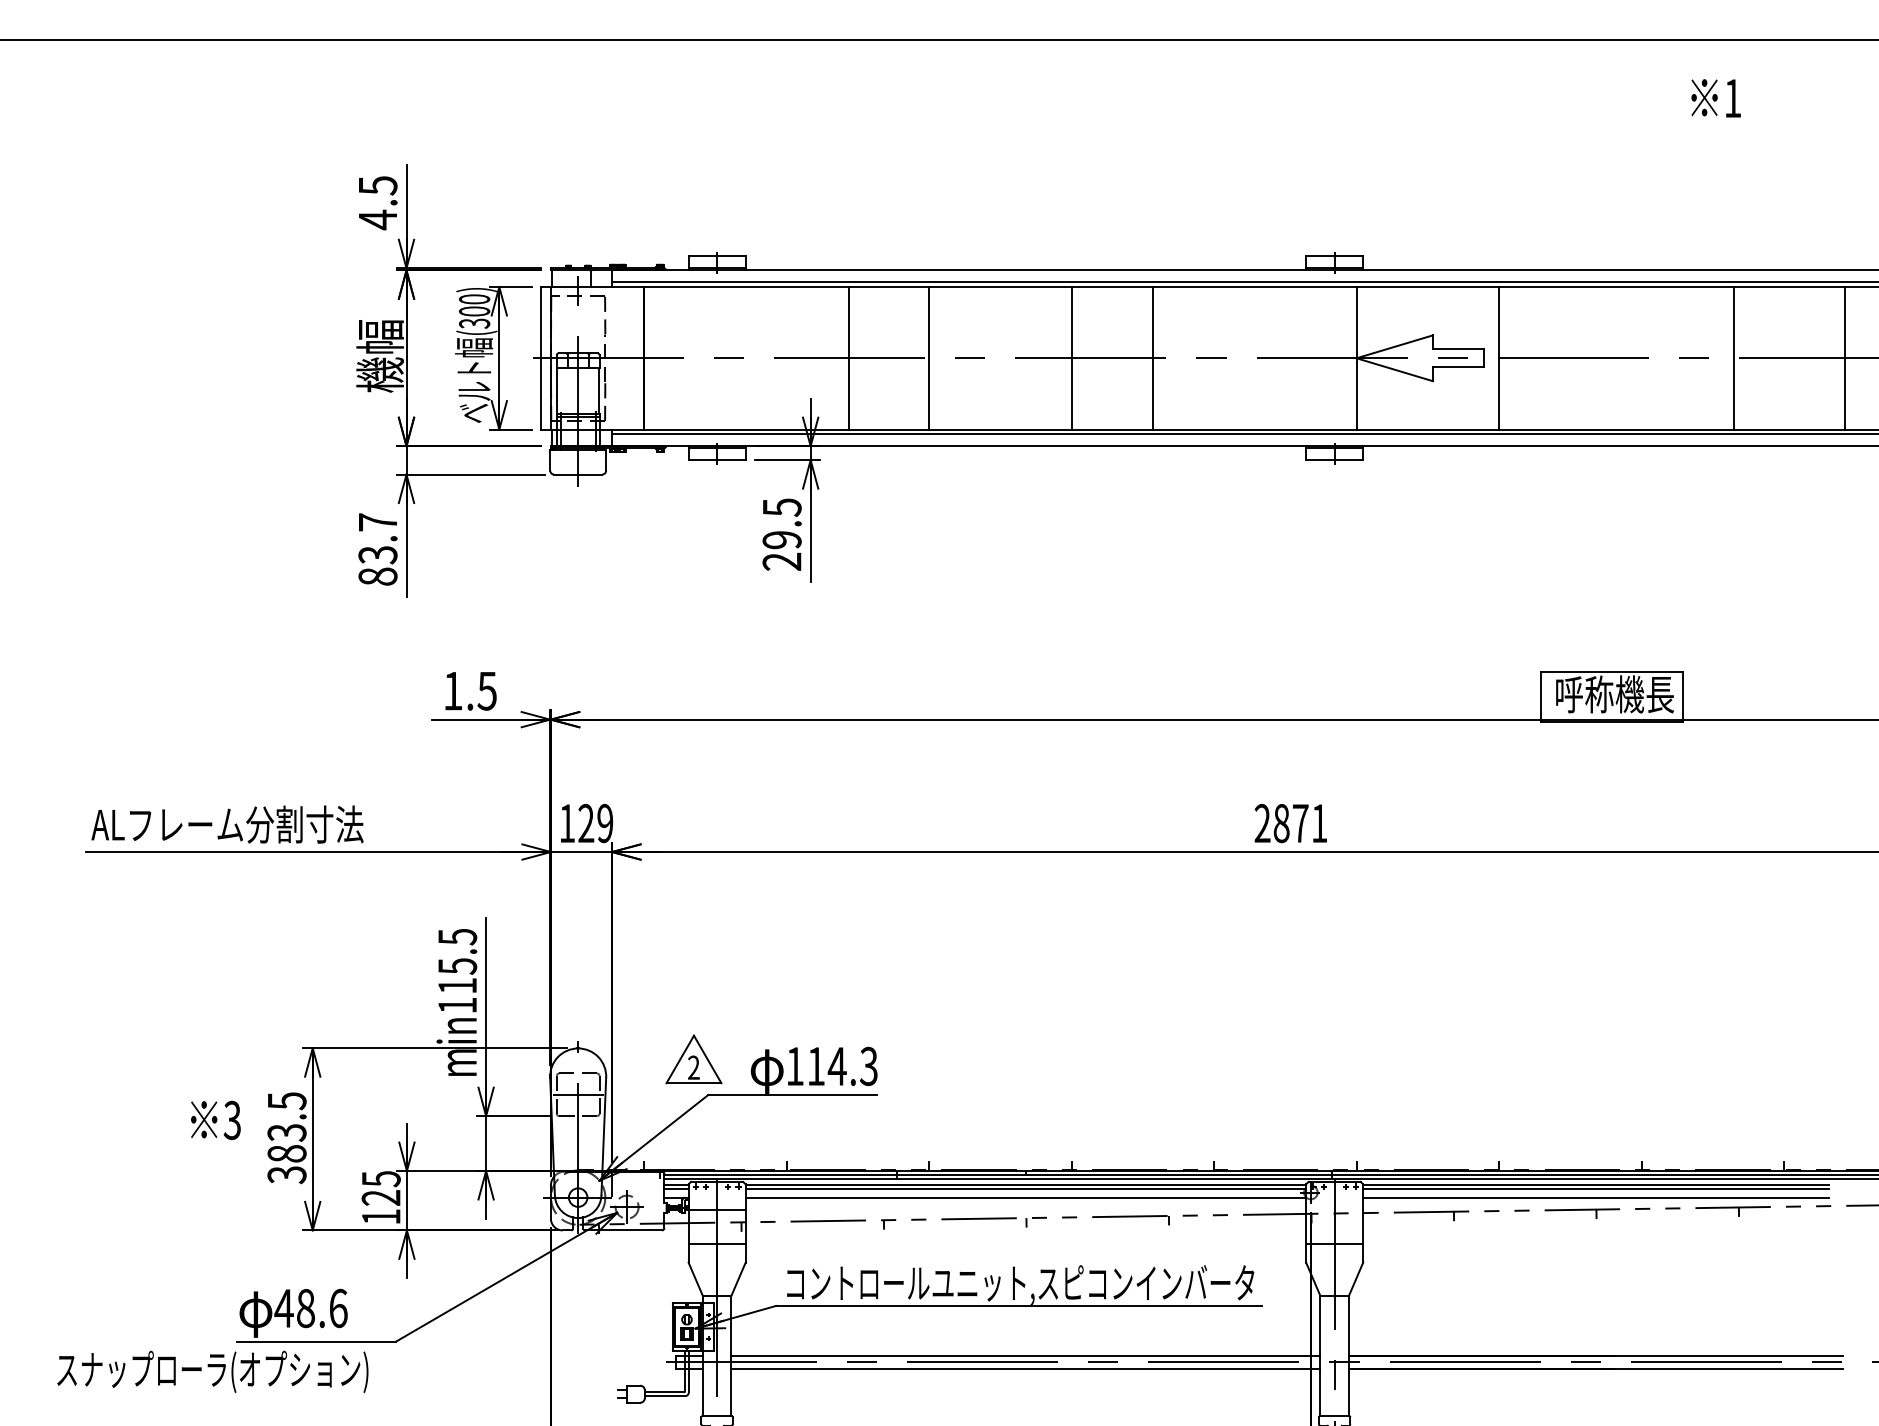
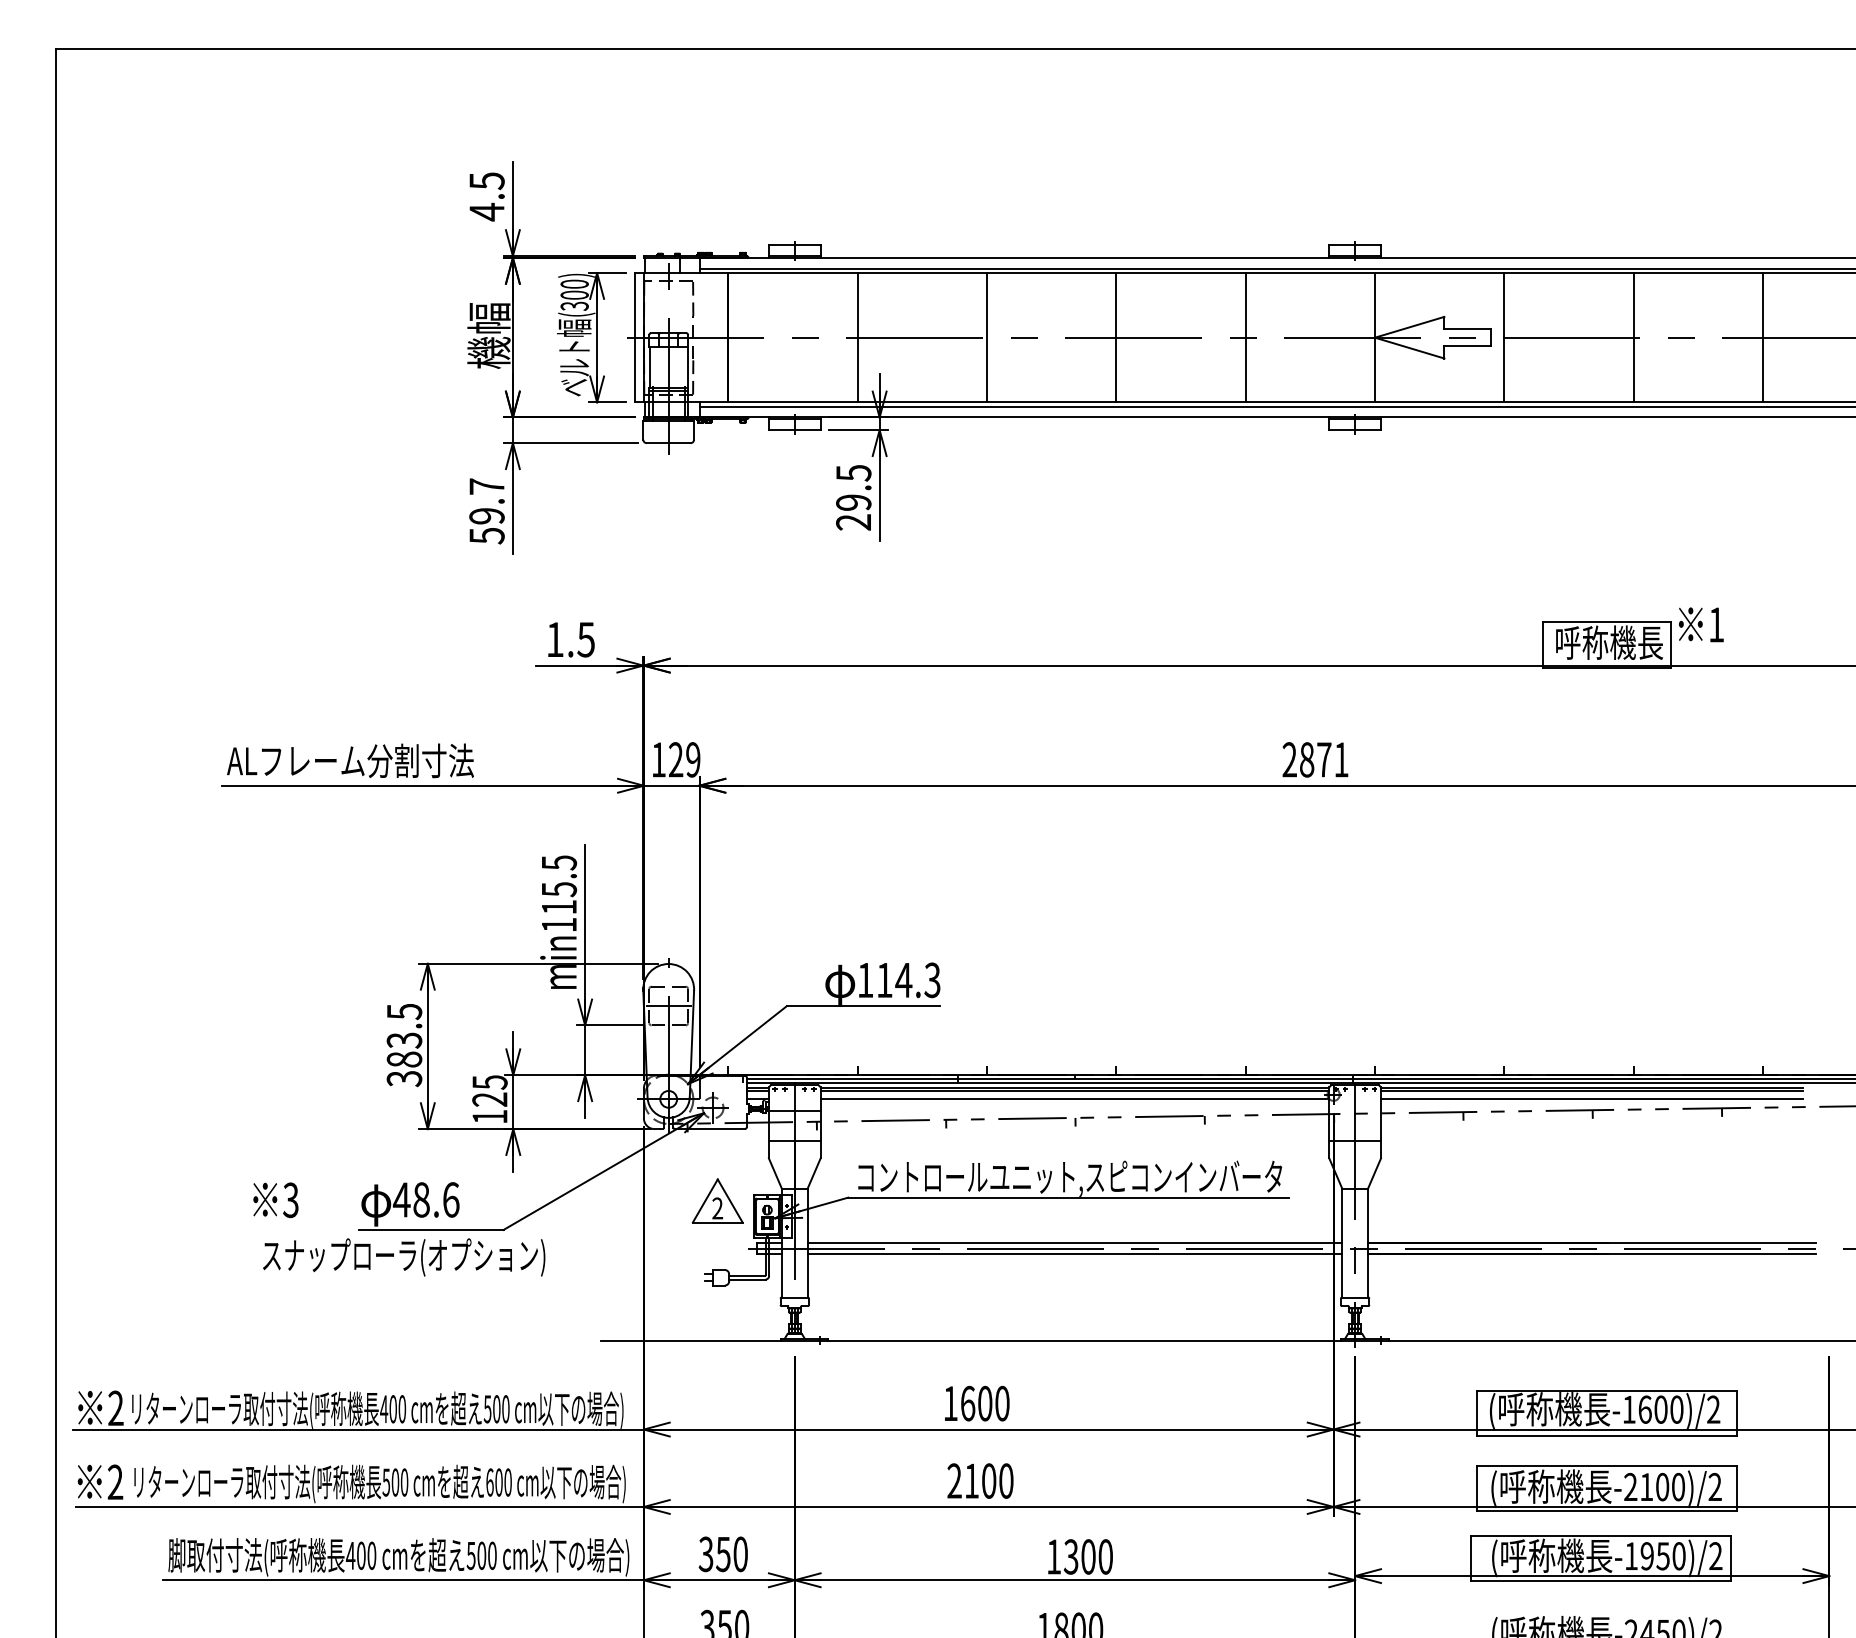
text: (1716, 97) -> (1701, 624), moved
line: (849, 358) -> (857, 337), moved
line: (1153, 358) -> (1245, 337), moved
line: (1733, 358) -> (1633, 337), moved
line: (1844, 358) -> (1762, 337), moved
text: (377, 566) -> (486, 526), 83.7 -> 59.7
part: (693, 1058) -> (717, 1200), moved
text: (215, 1120) -> (275, 1200), moved
text: (213, 1371) -> (404, 1257), moved

